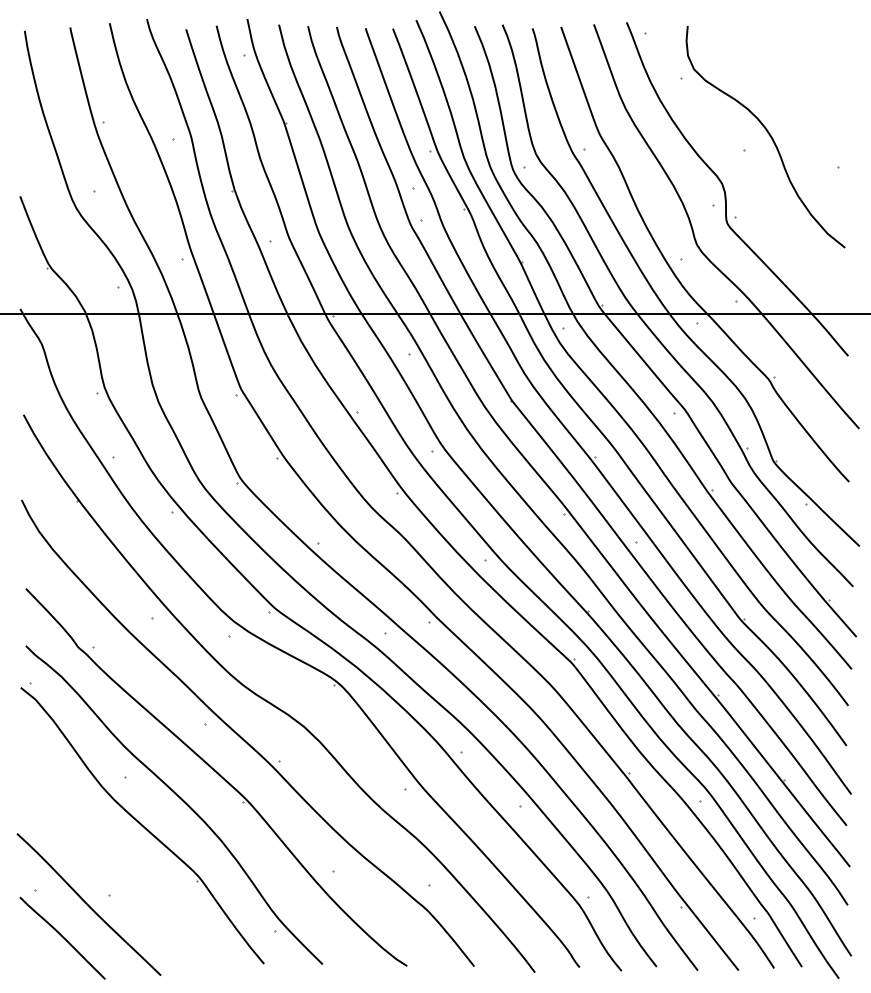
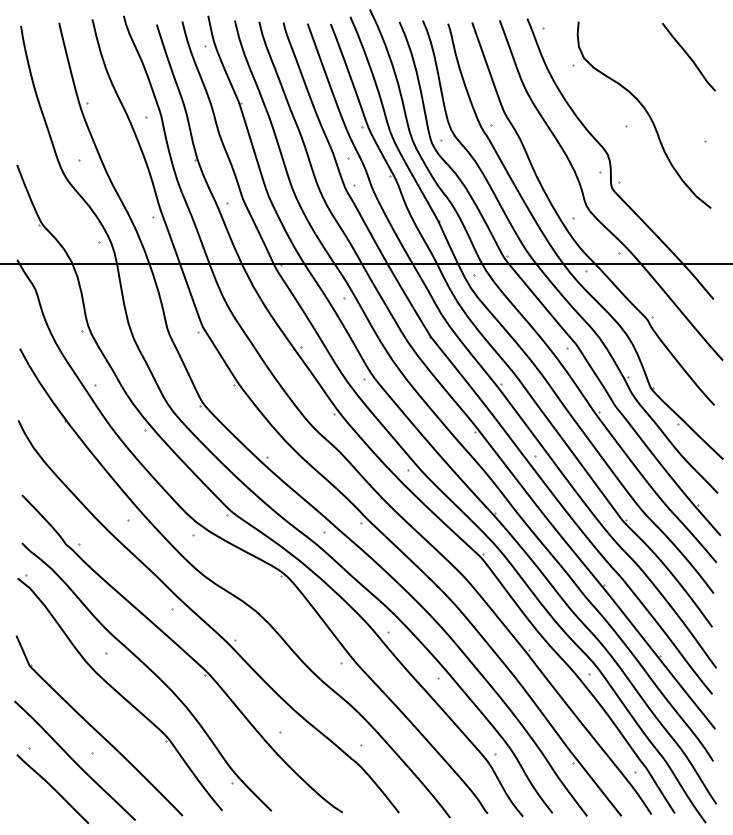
curve: (818, 67) -> (688, 56), added
part: (117, 862) -> (98, 725), added

